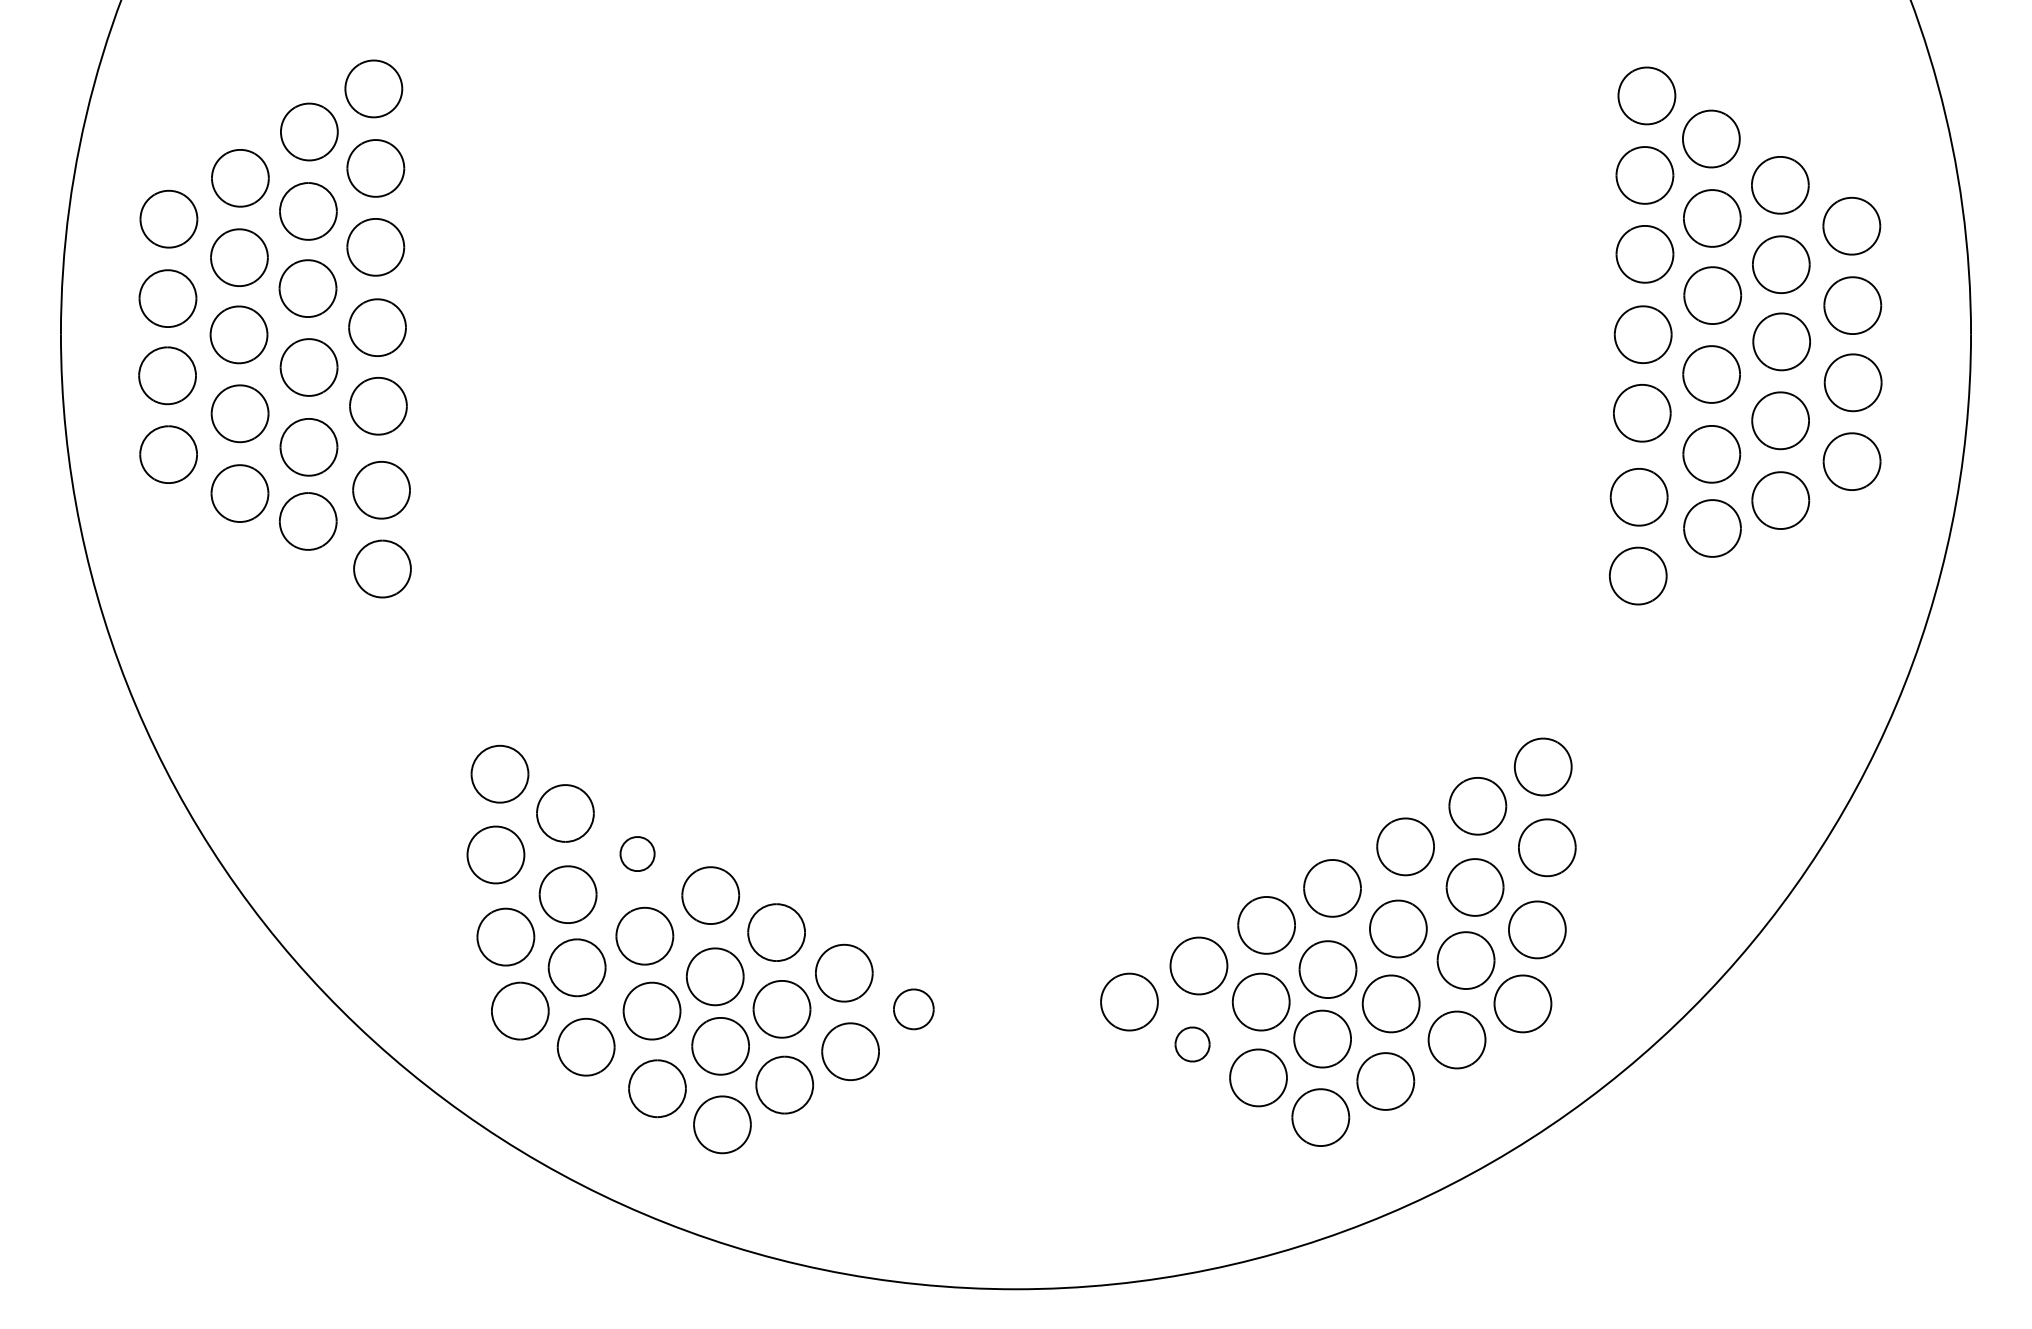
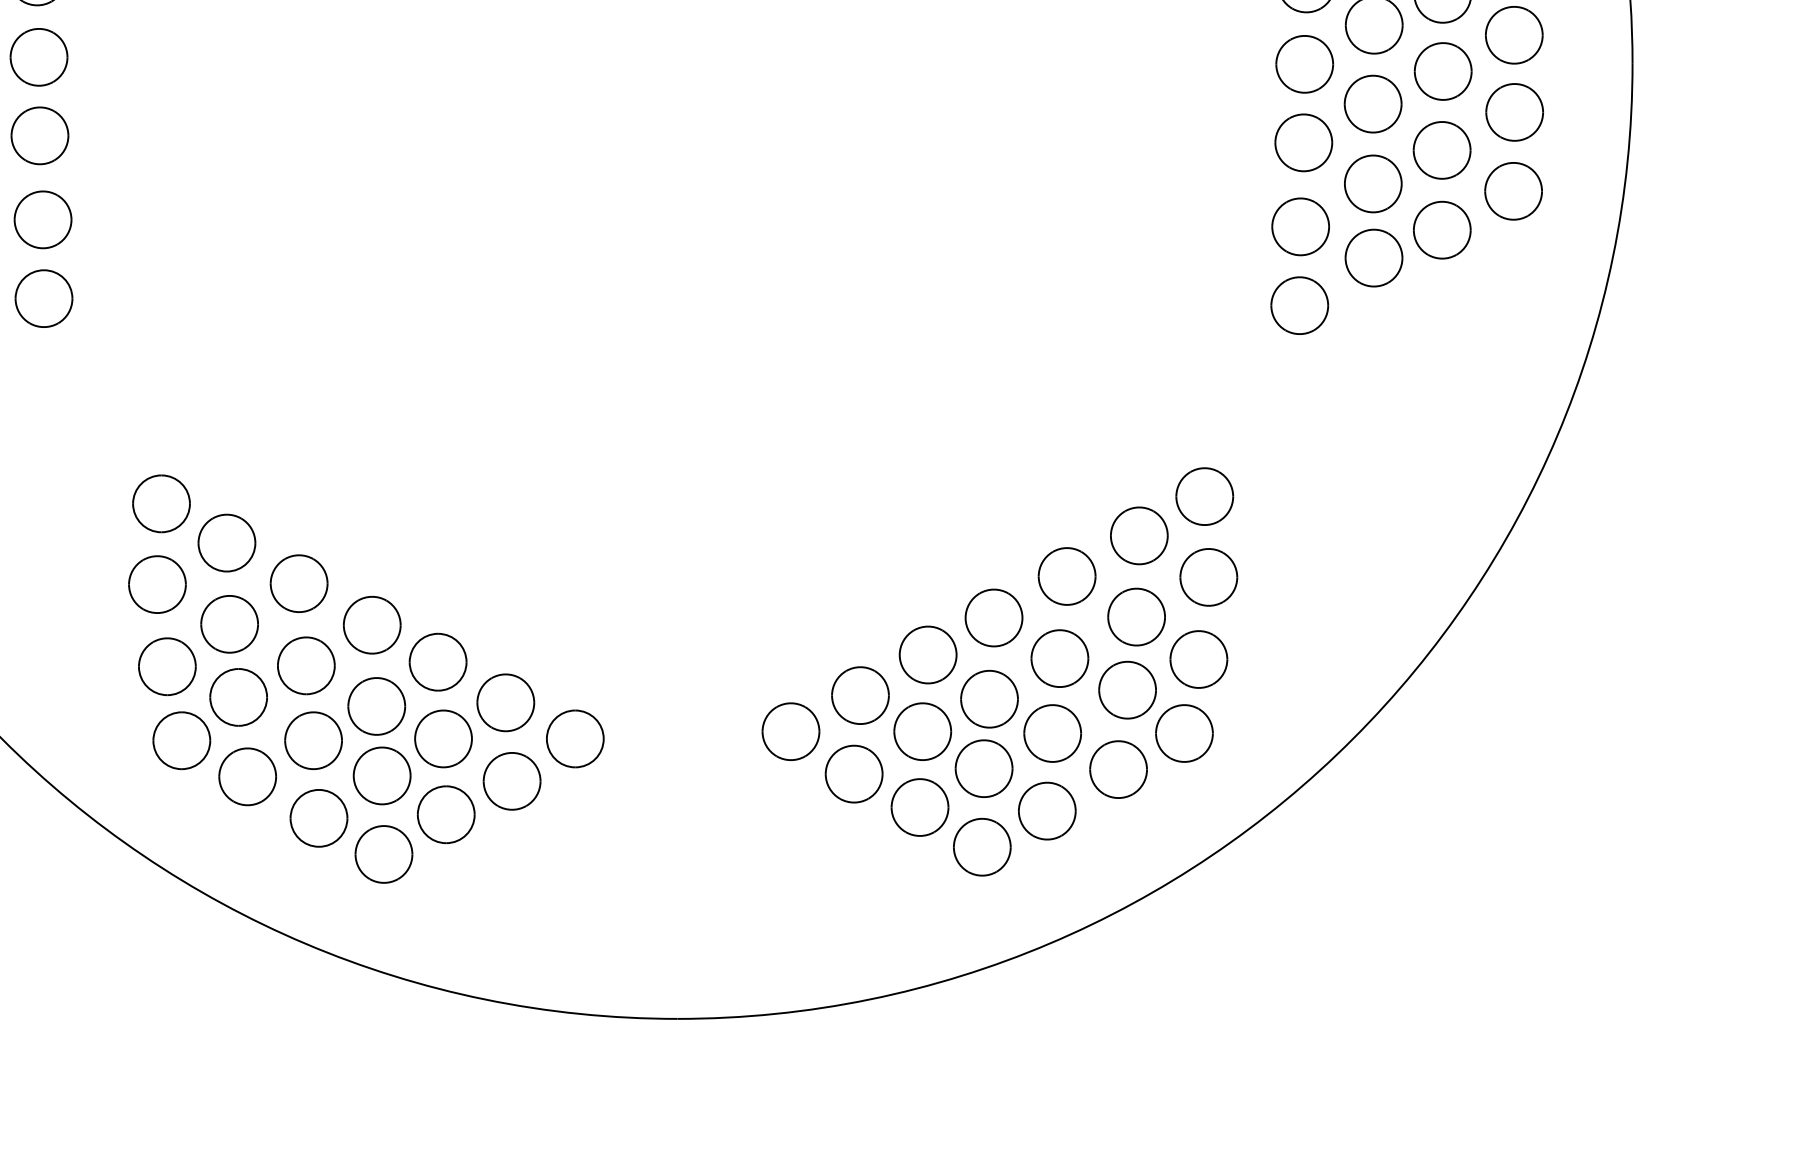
part: (637, 853) -> (299, 583), size x1.67
part: (913, 1009) -> (575, 739), size x1.43
part: (1192, 1044) -> (854, 774), size x1.67

